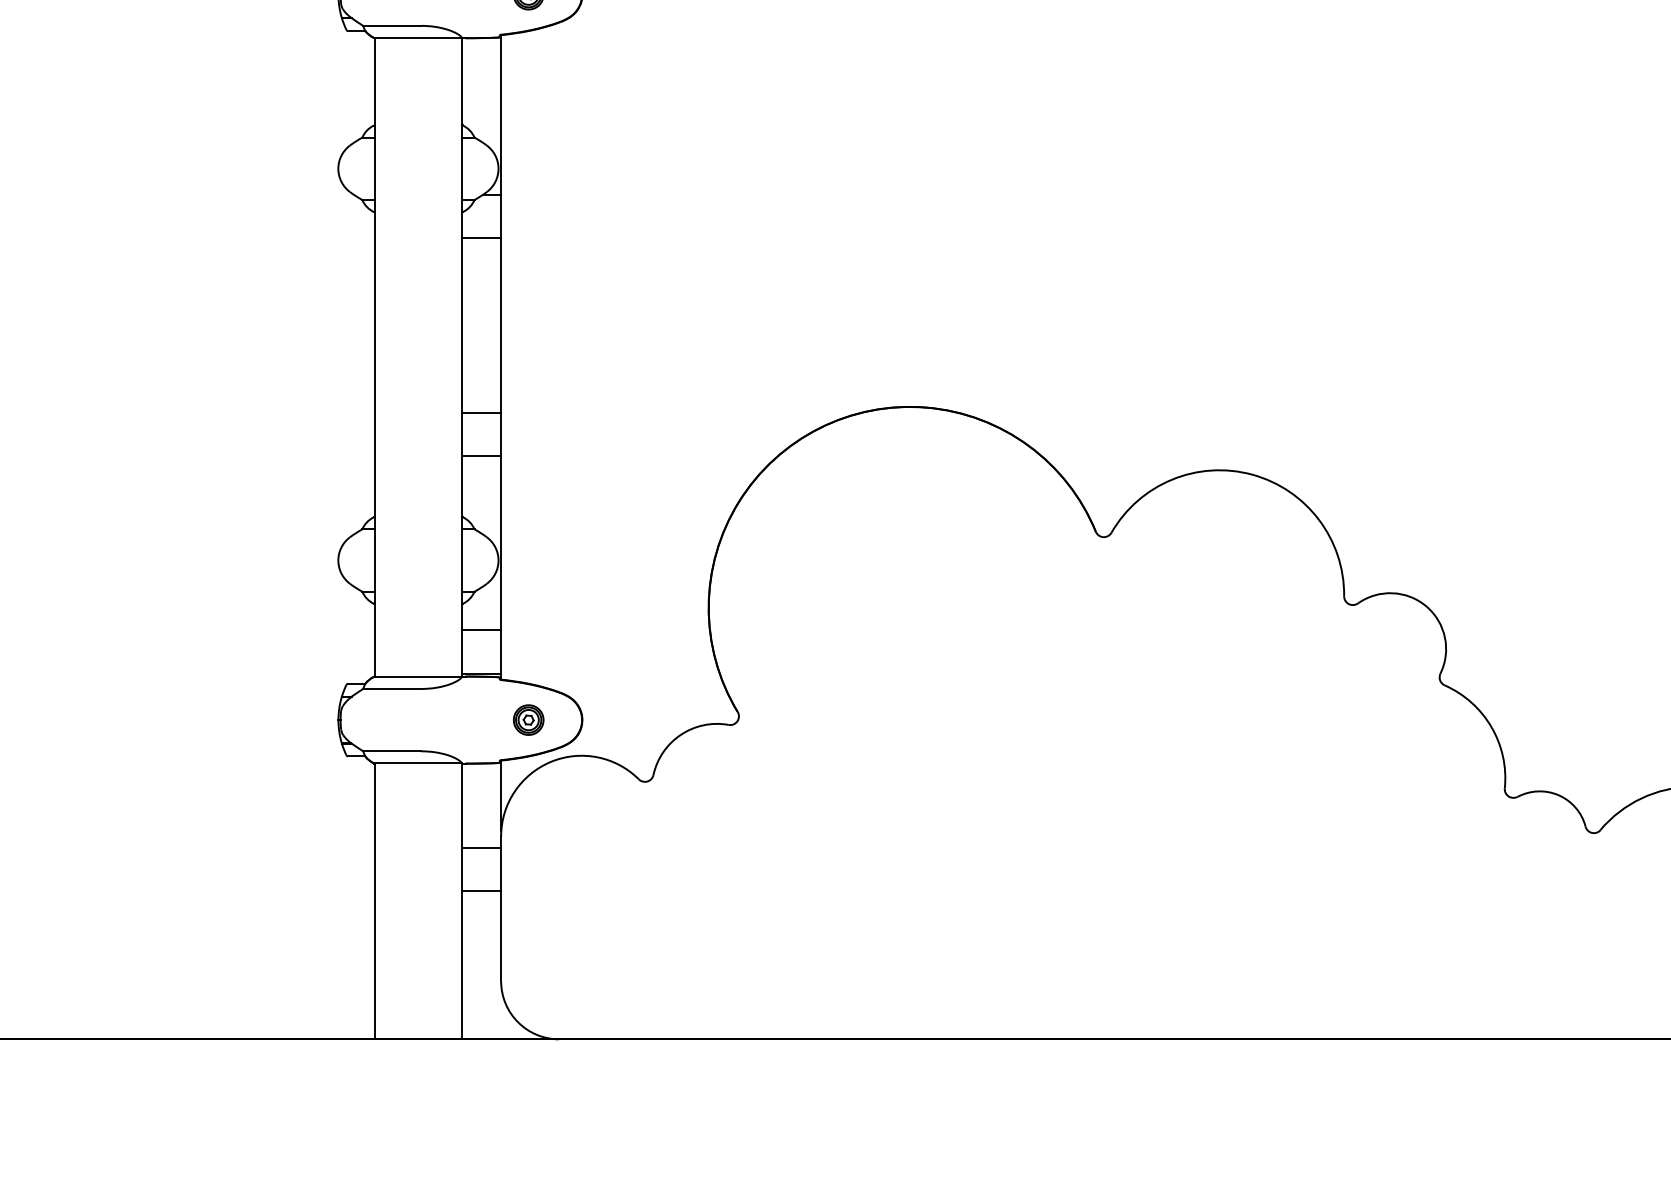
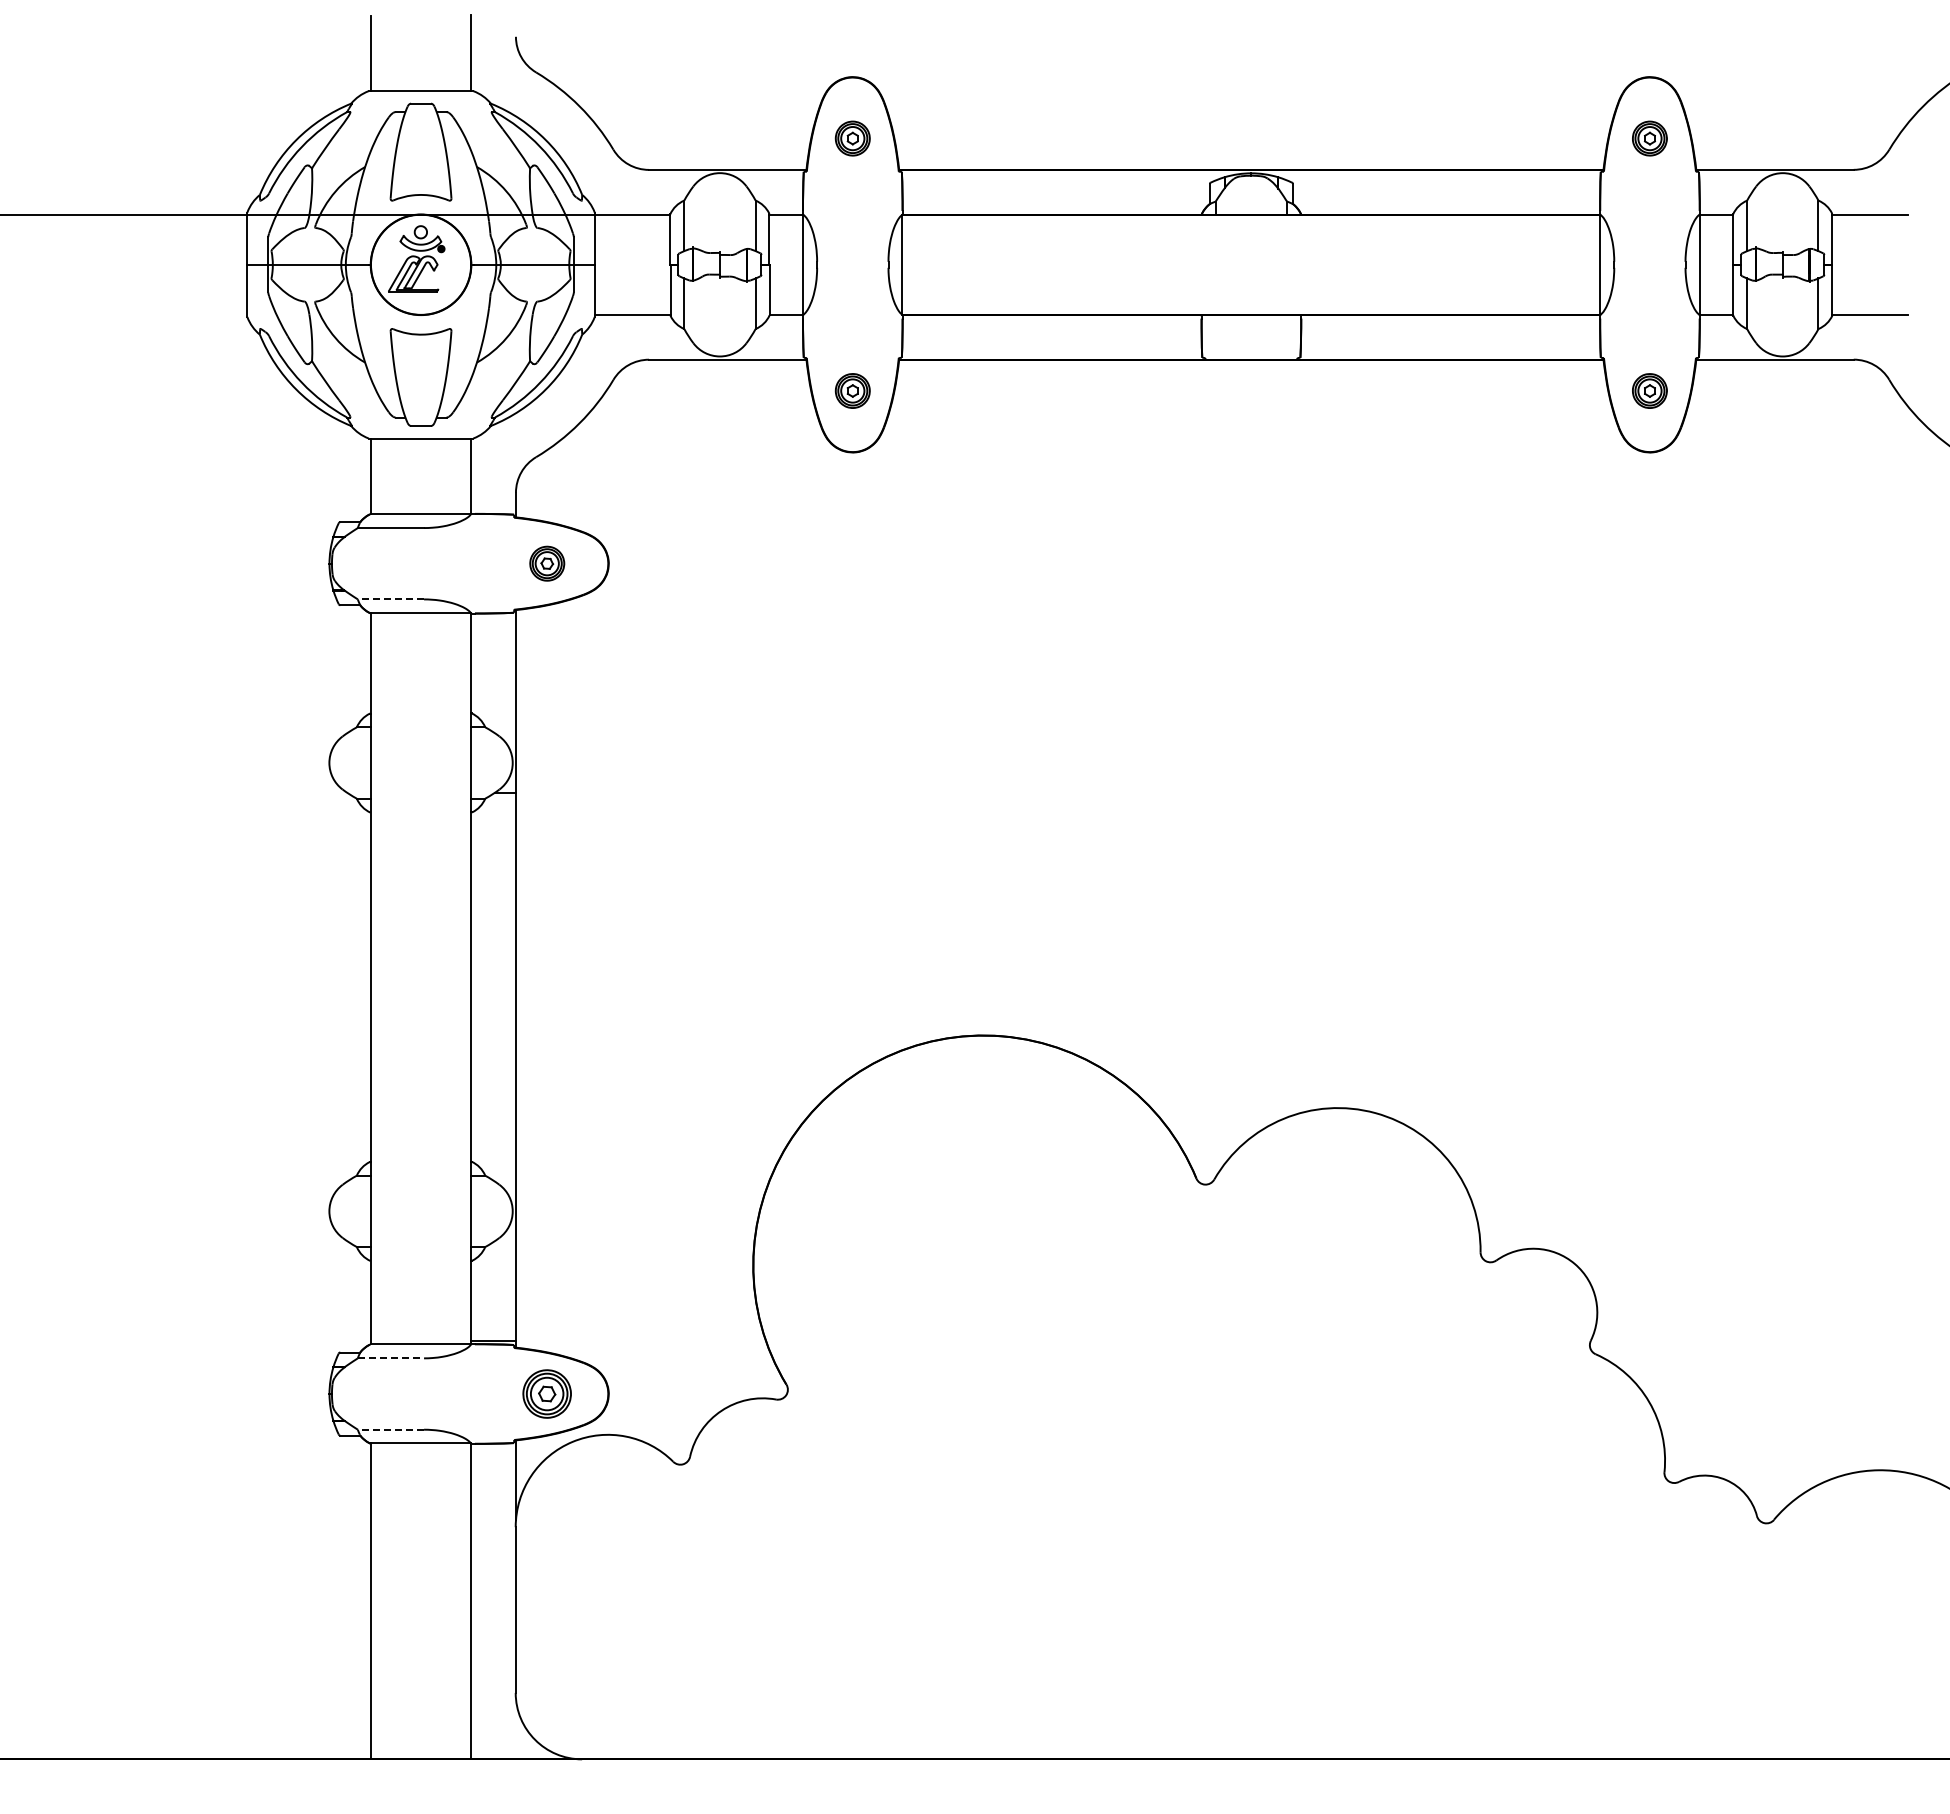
line: (391, 25) -> (390, 599), solid -> dashed
line: (481, 238) -> (493, 842), removed
line: (481, 412) -> (493, 1041), removed
line: (481, 455) -> (493, 1091), removed
line: (481, 630) -> (493, 1291), removed
line: (392, 689) -> (391, 1358), solid -> dashed
part: (528, 719) -> (547, 1393), size x1.4
line: (391, 751) -> (390, 1429), solid -> dashed
line: (481, 848) -> (493, 1540), removed
line: (481, 890) -> (493, 1589), removed

